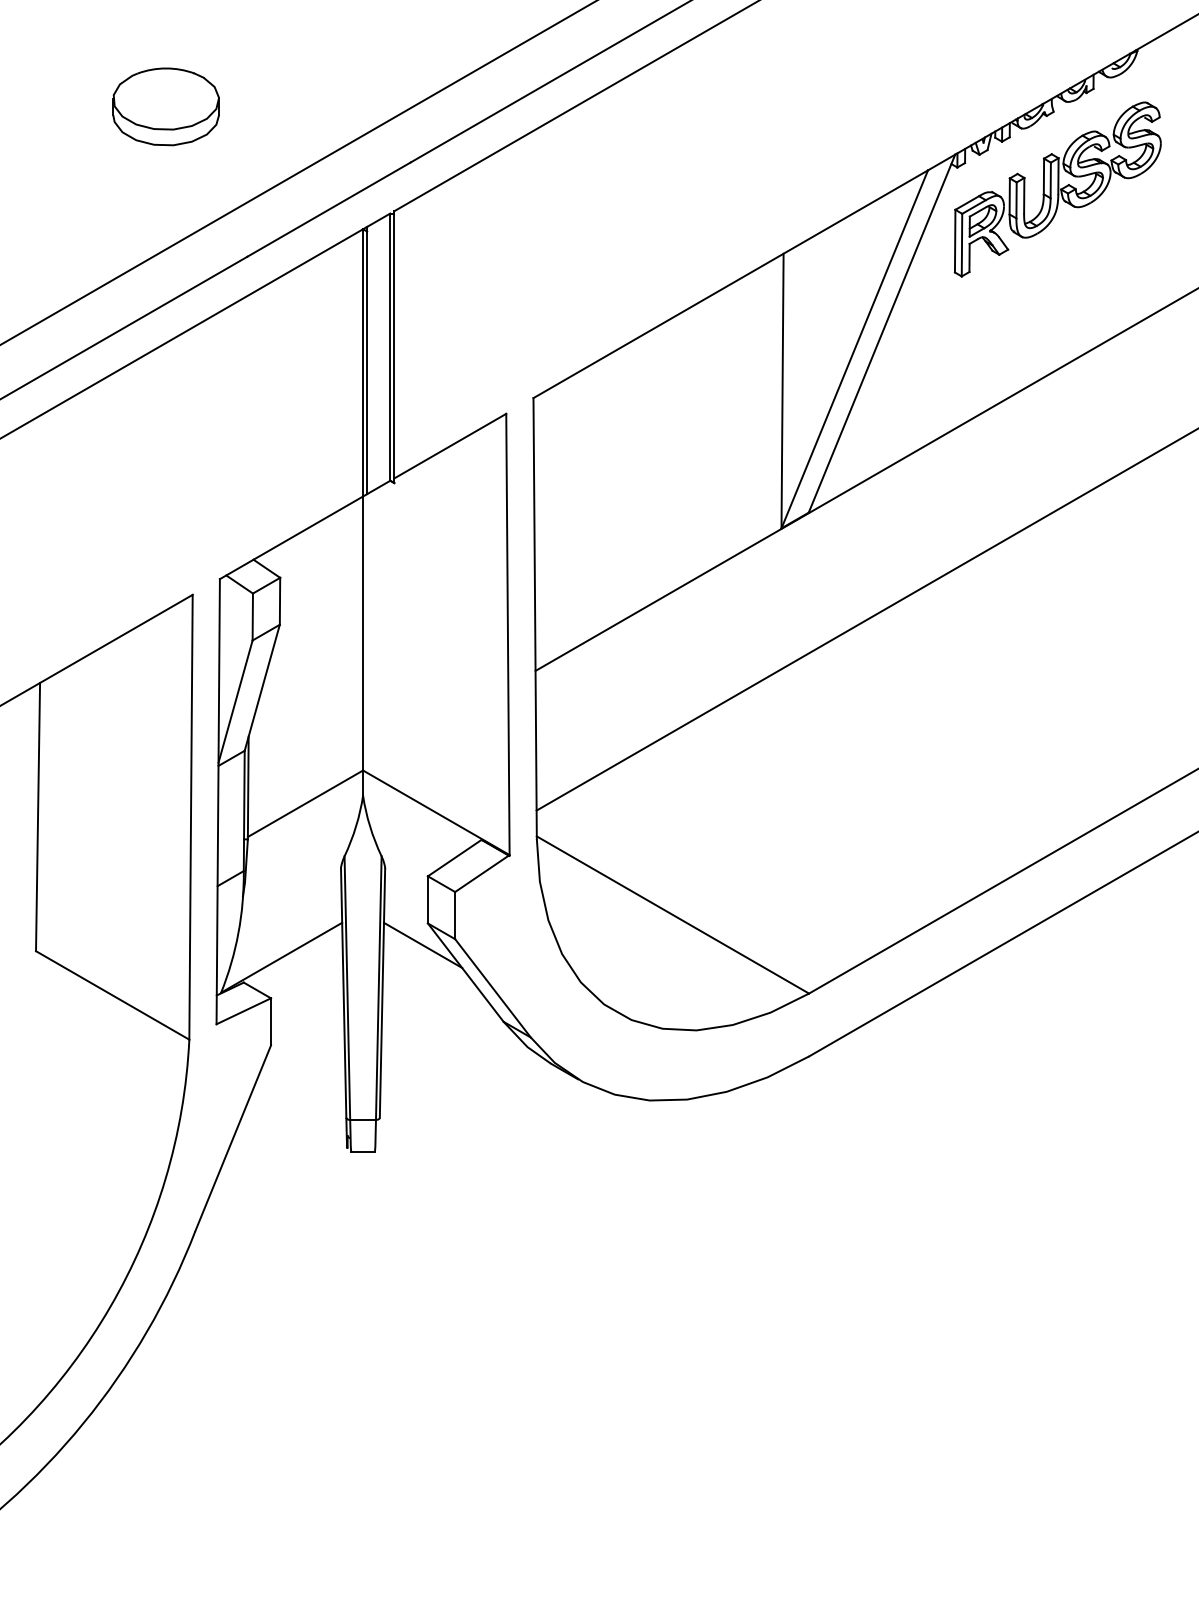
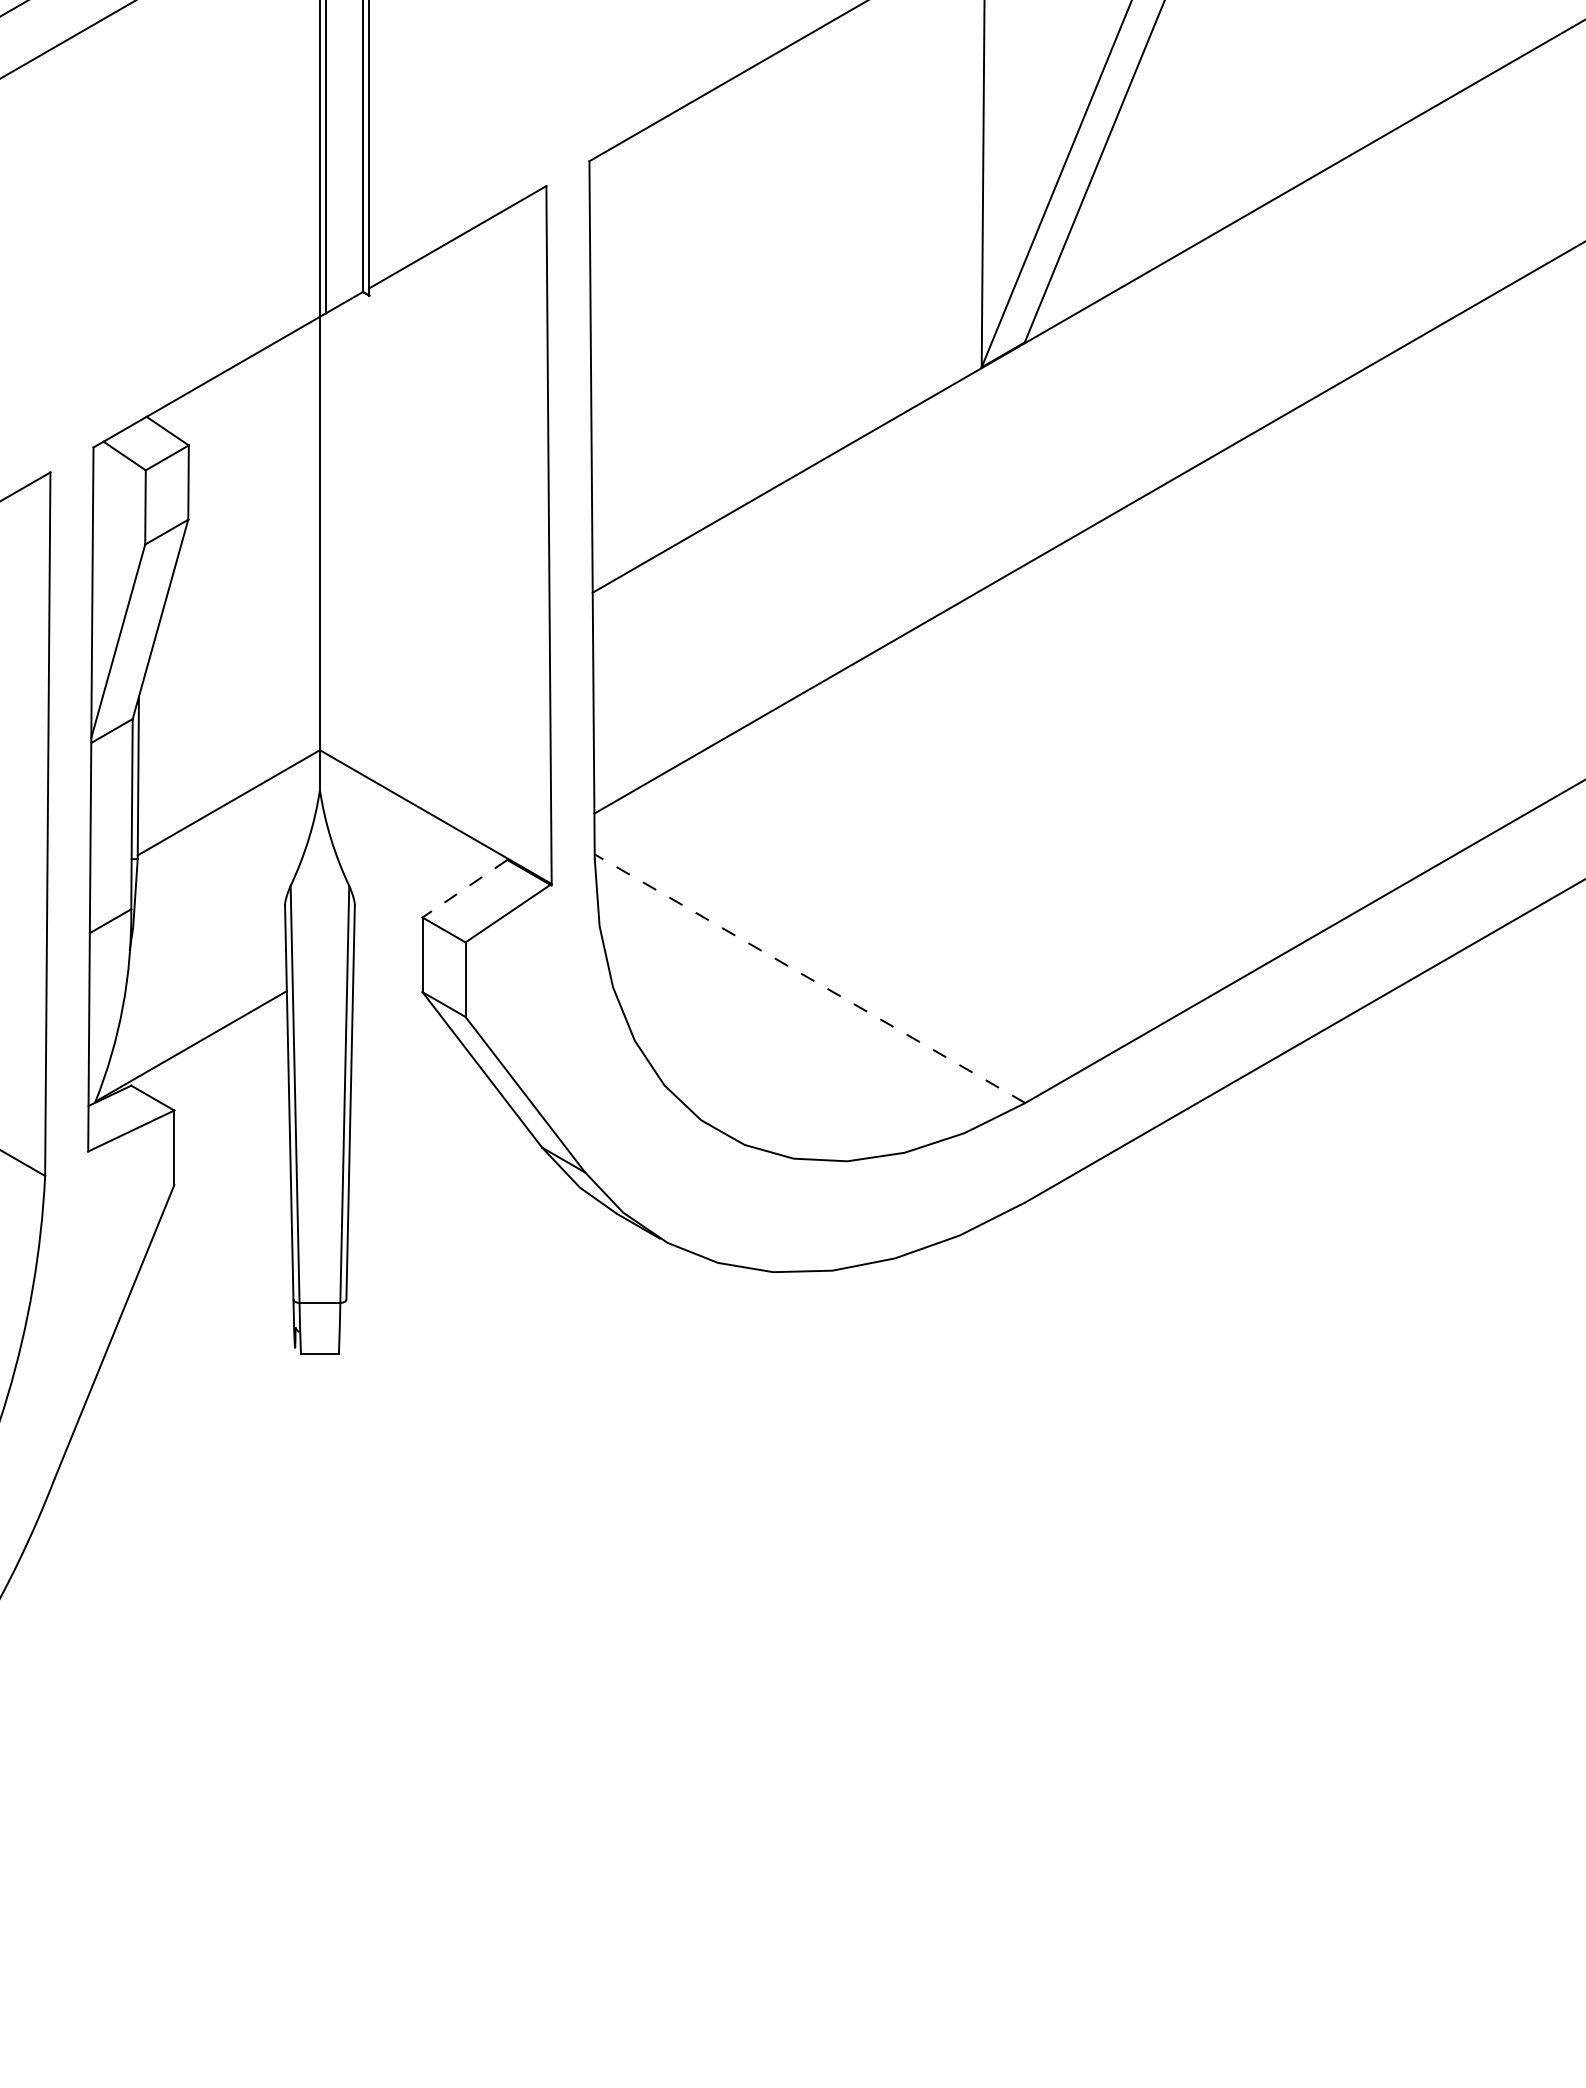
line: (454, 858) -> (464, 889), solid -> dashed
line: (672, 914) -> (809, 977), solid -> dashed
line: (423, 944) -> (415, 1025), removed

